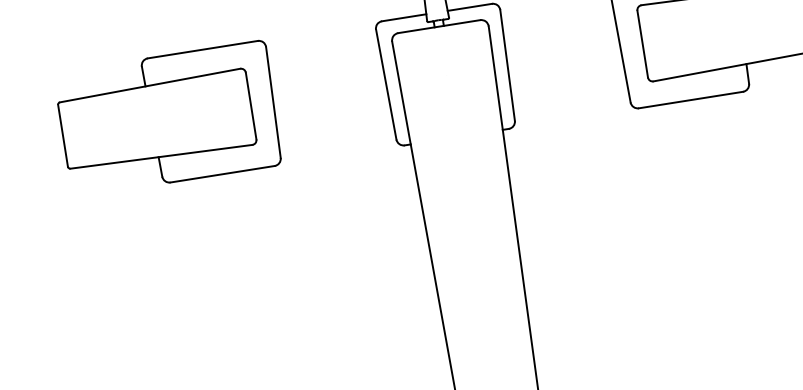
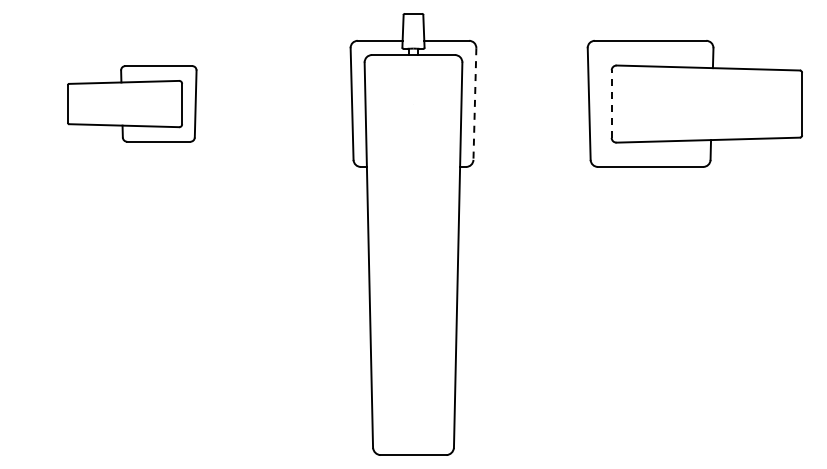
line: (642, 44) -> (611, 104), solid -> dashed
line: (507, 65) -> (474, 104), solid -> dashed
part: (169, 118) -> (132, 103), size x0.6

